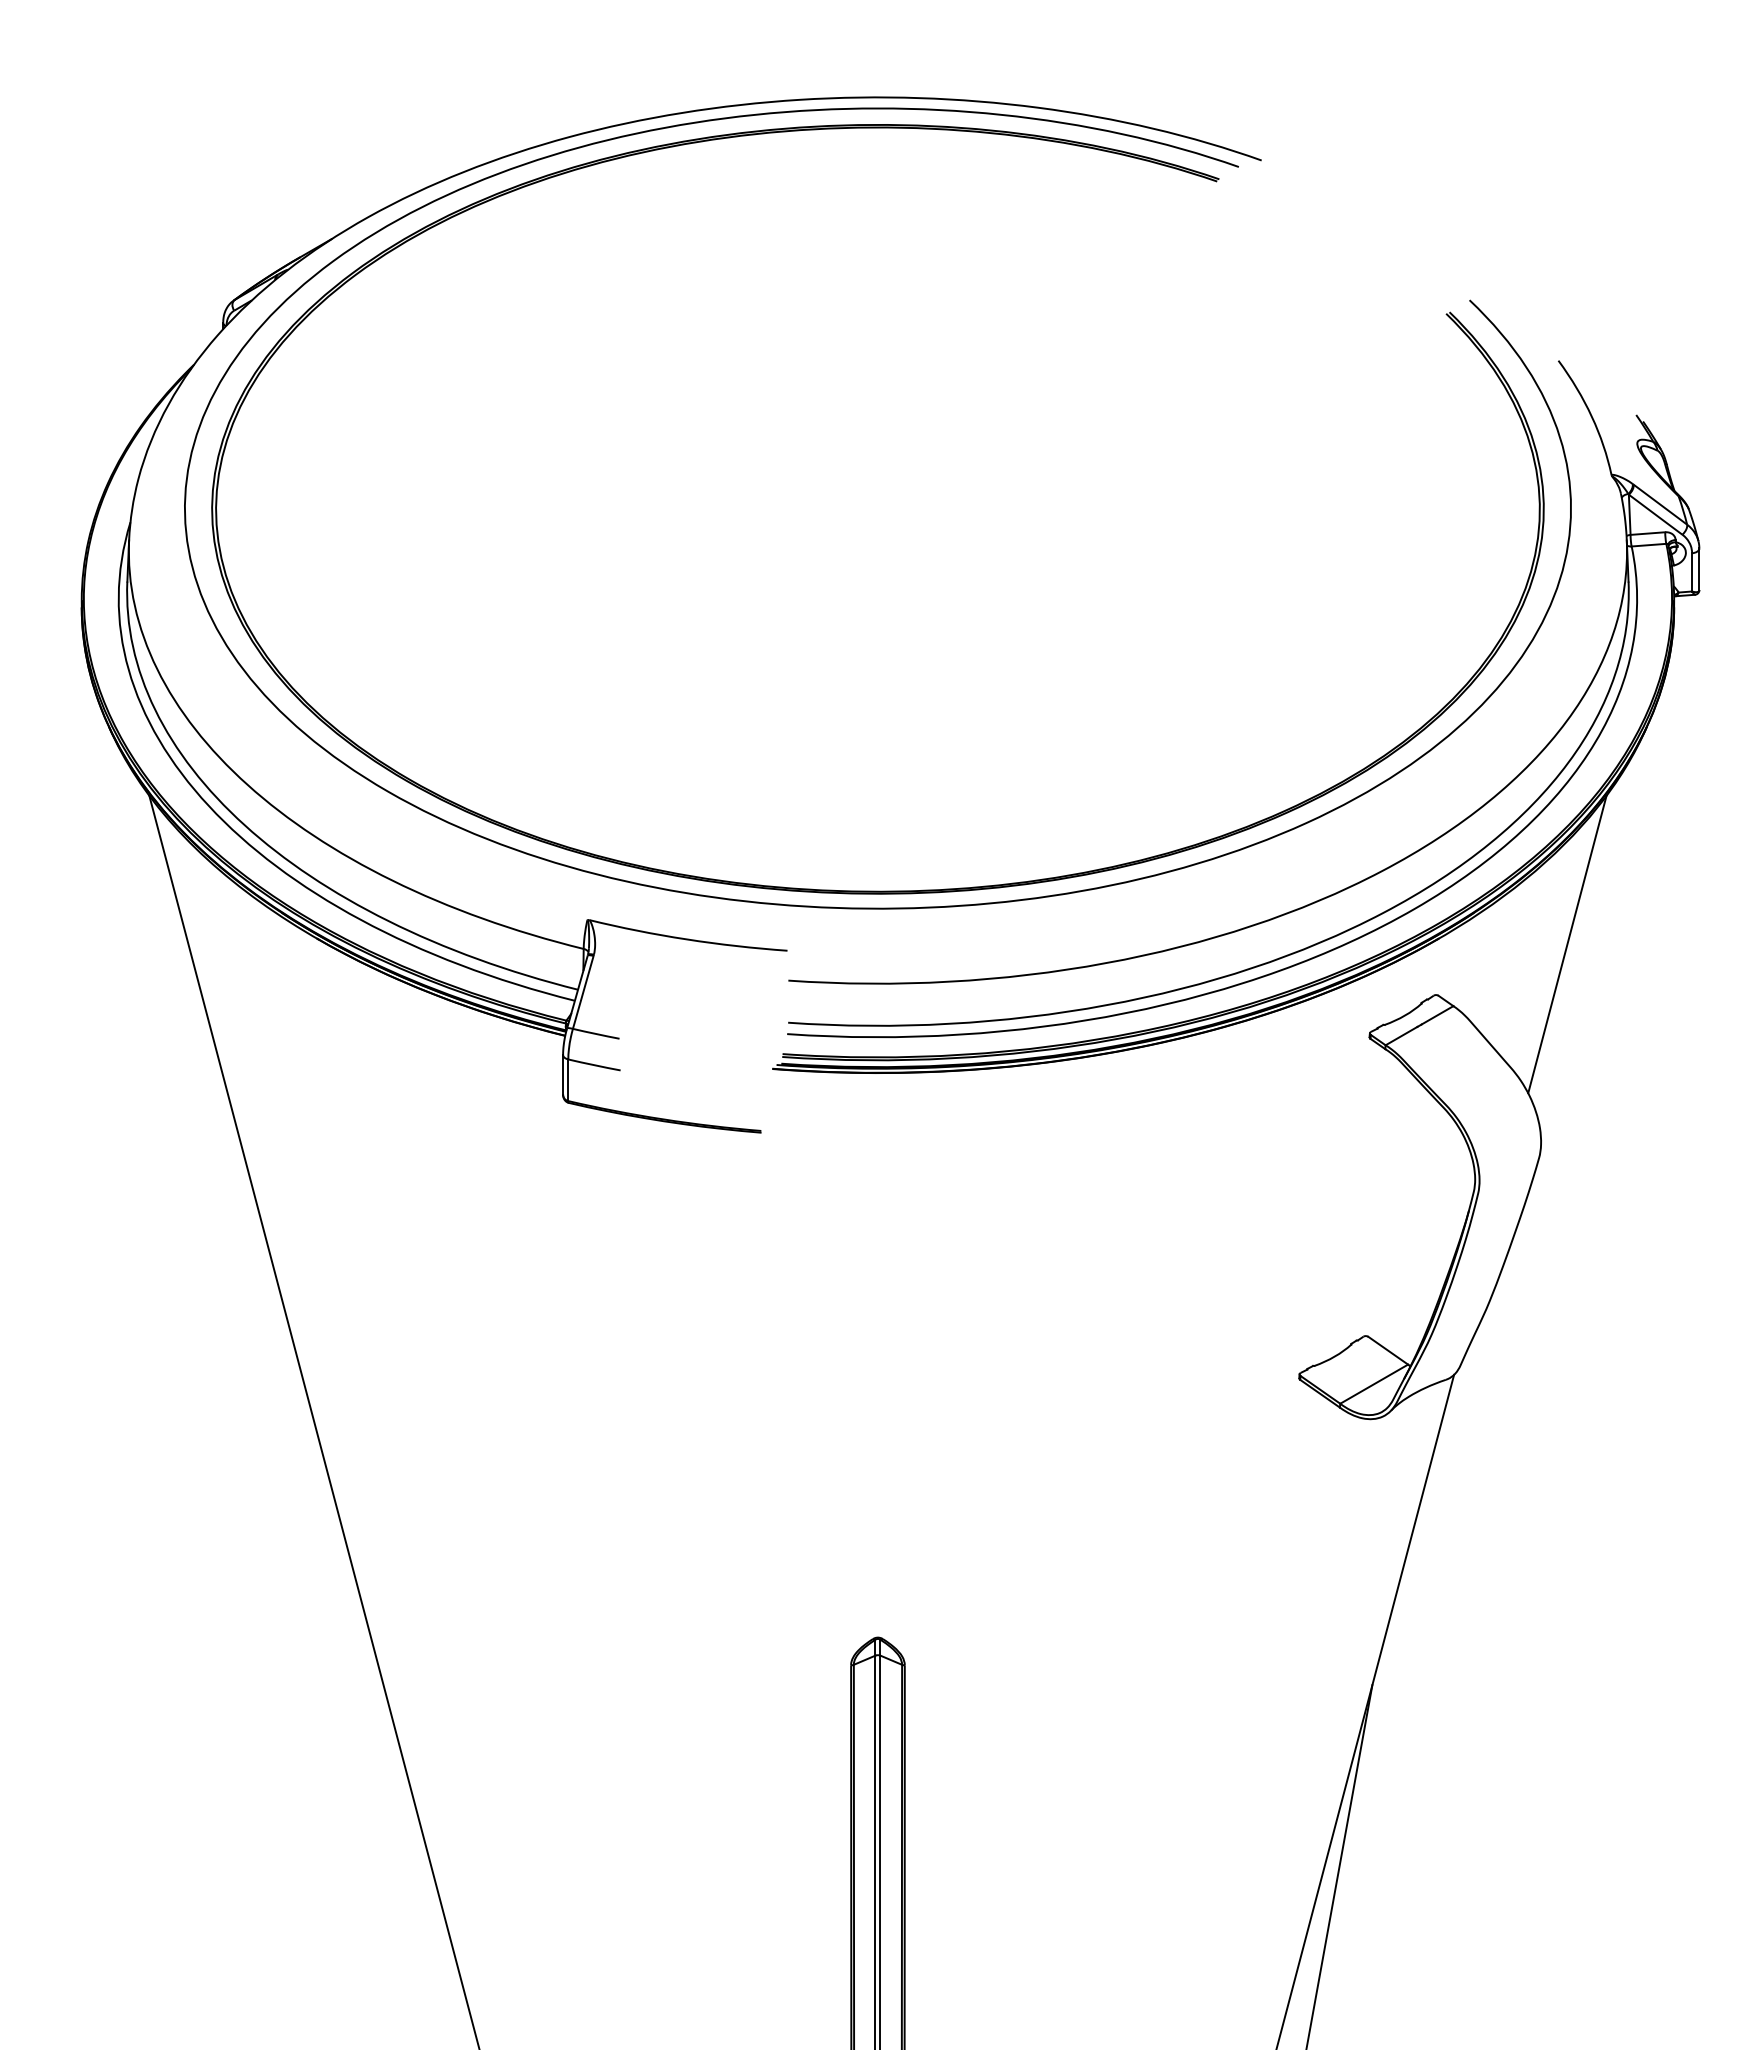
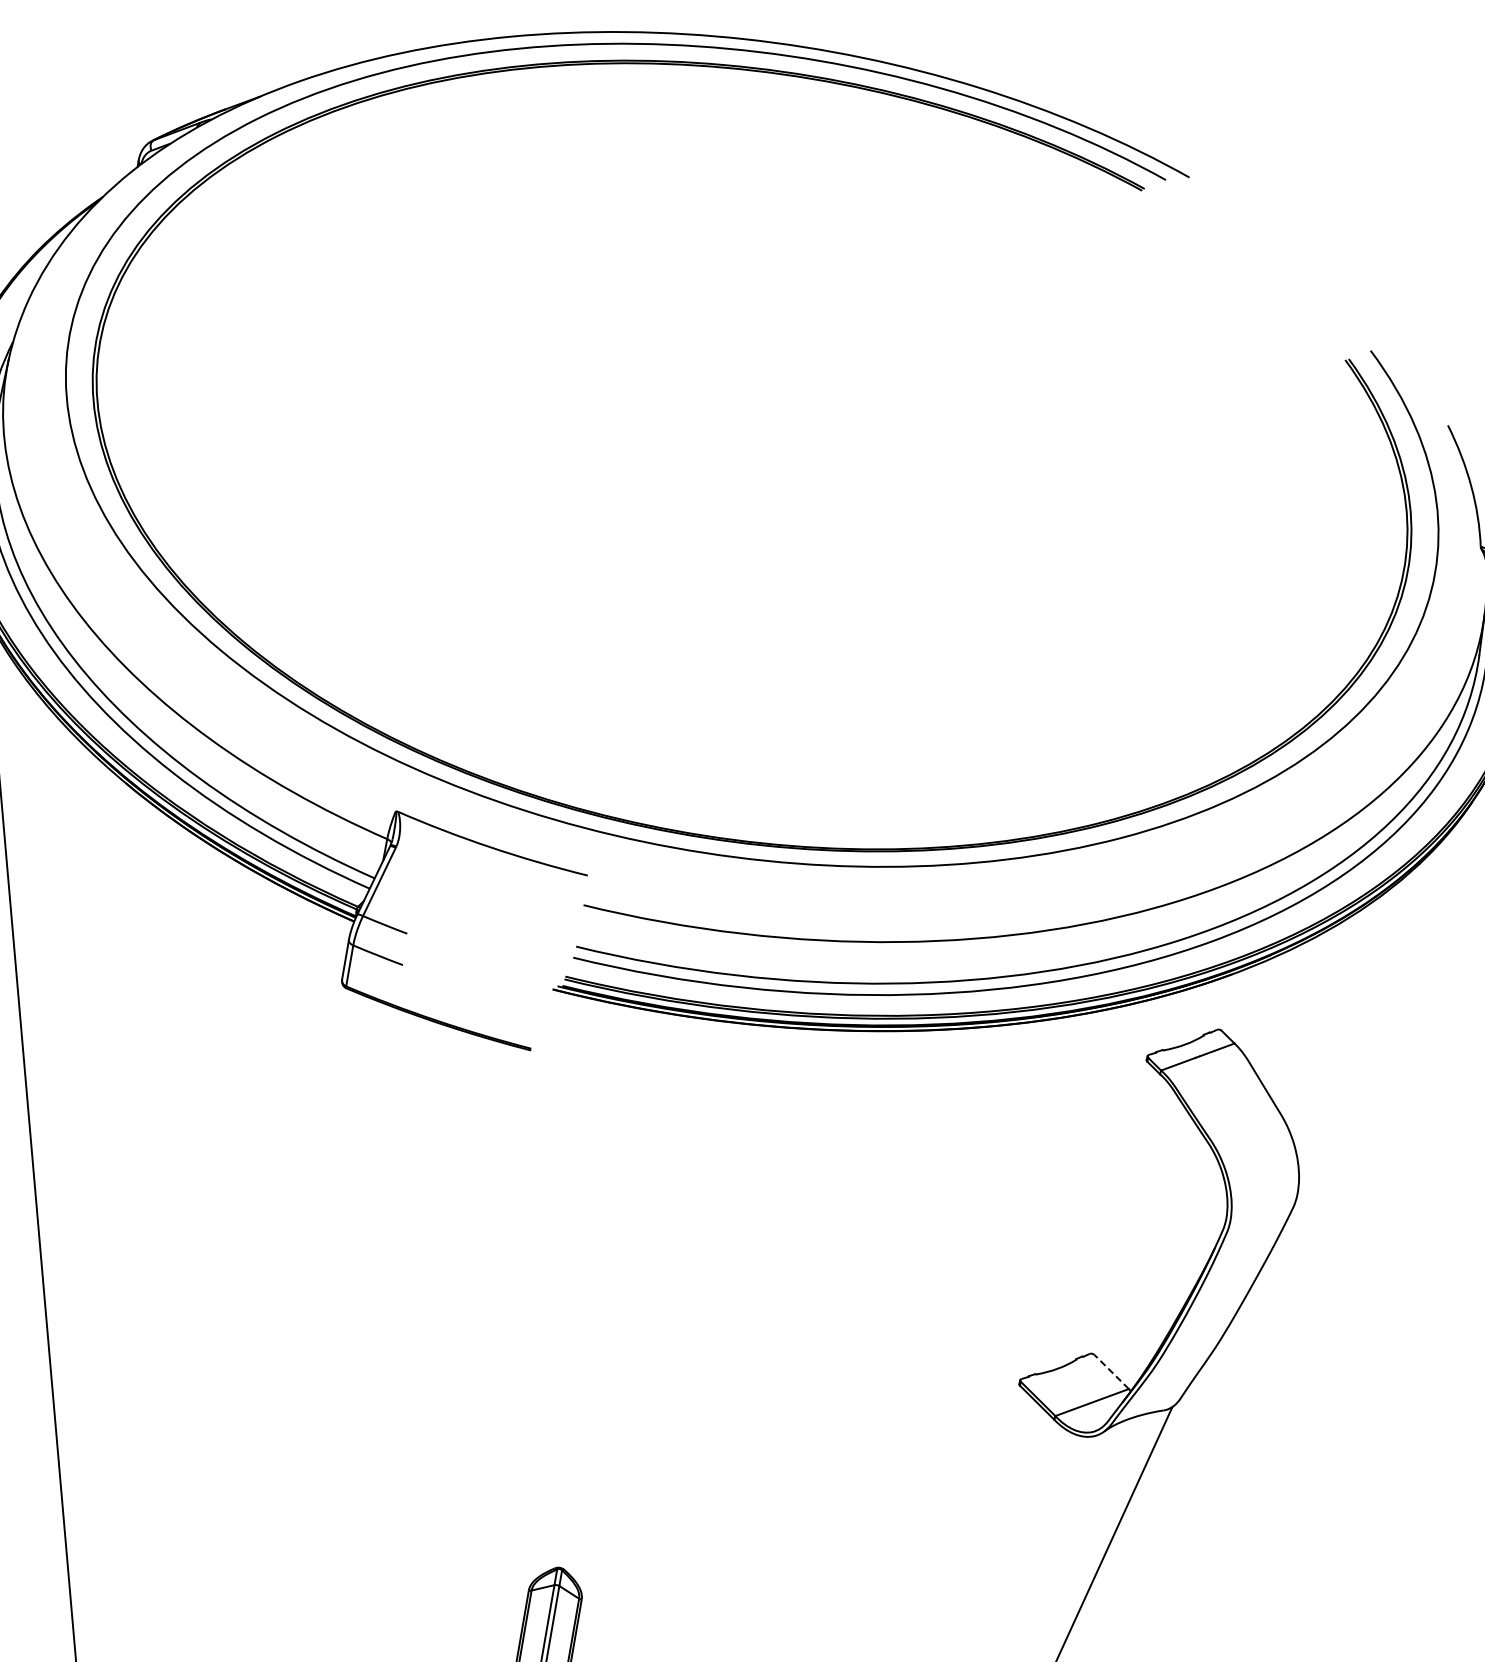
line: (1567, 944) -> (1357, 1002), removed
line: (1387, 1350) -> (1110, 1371), solid -> dashed

